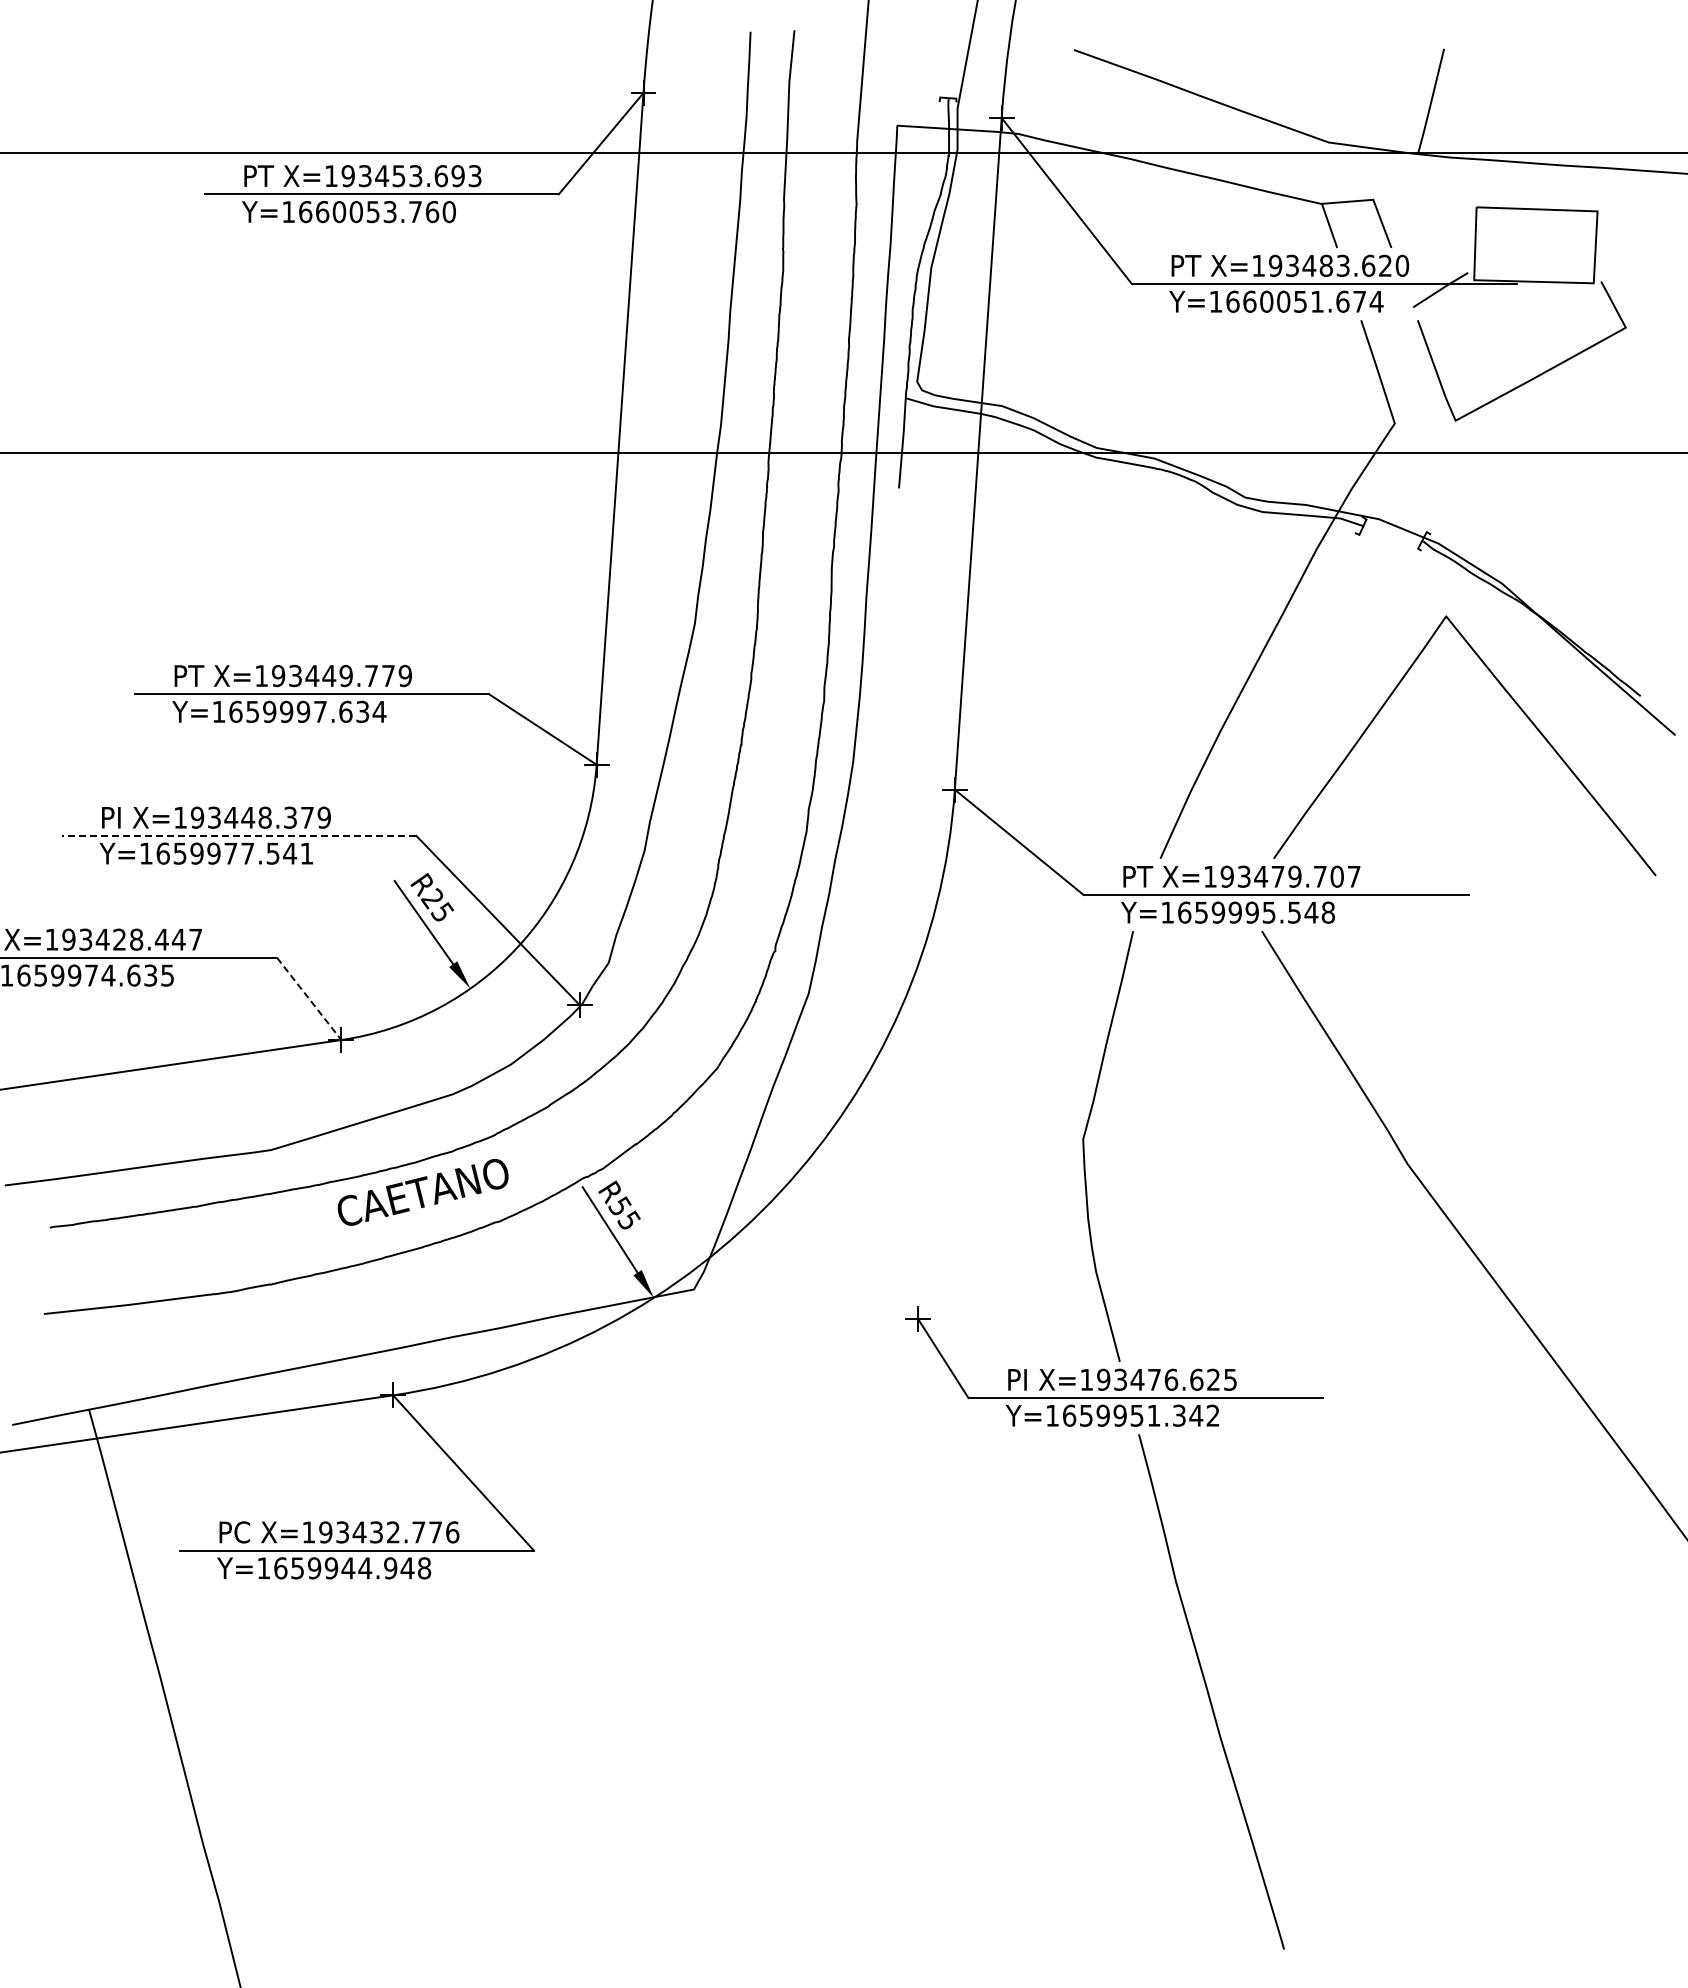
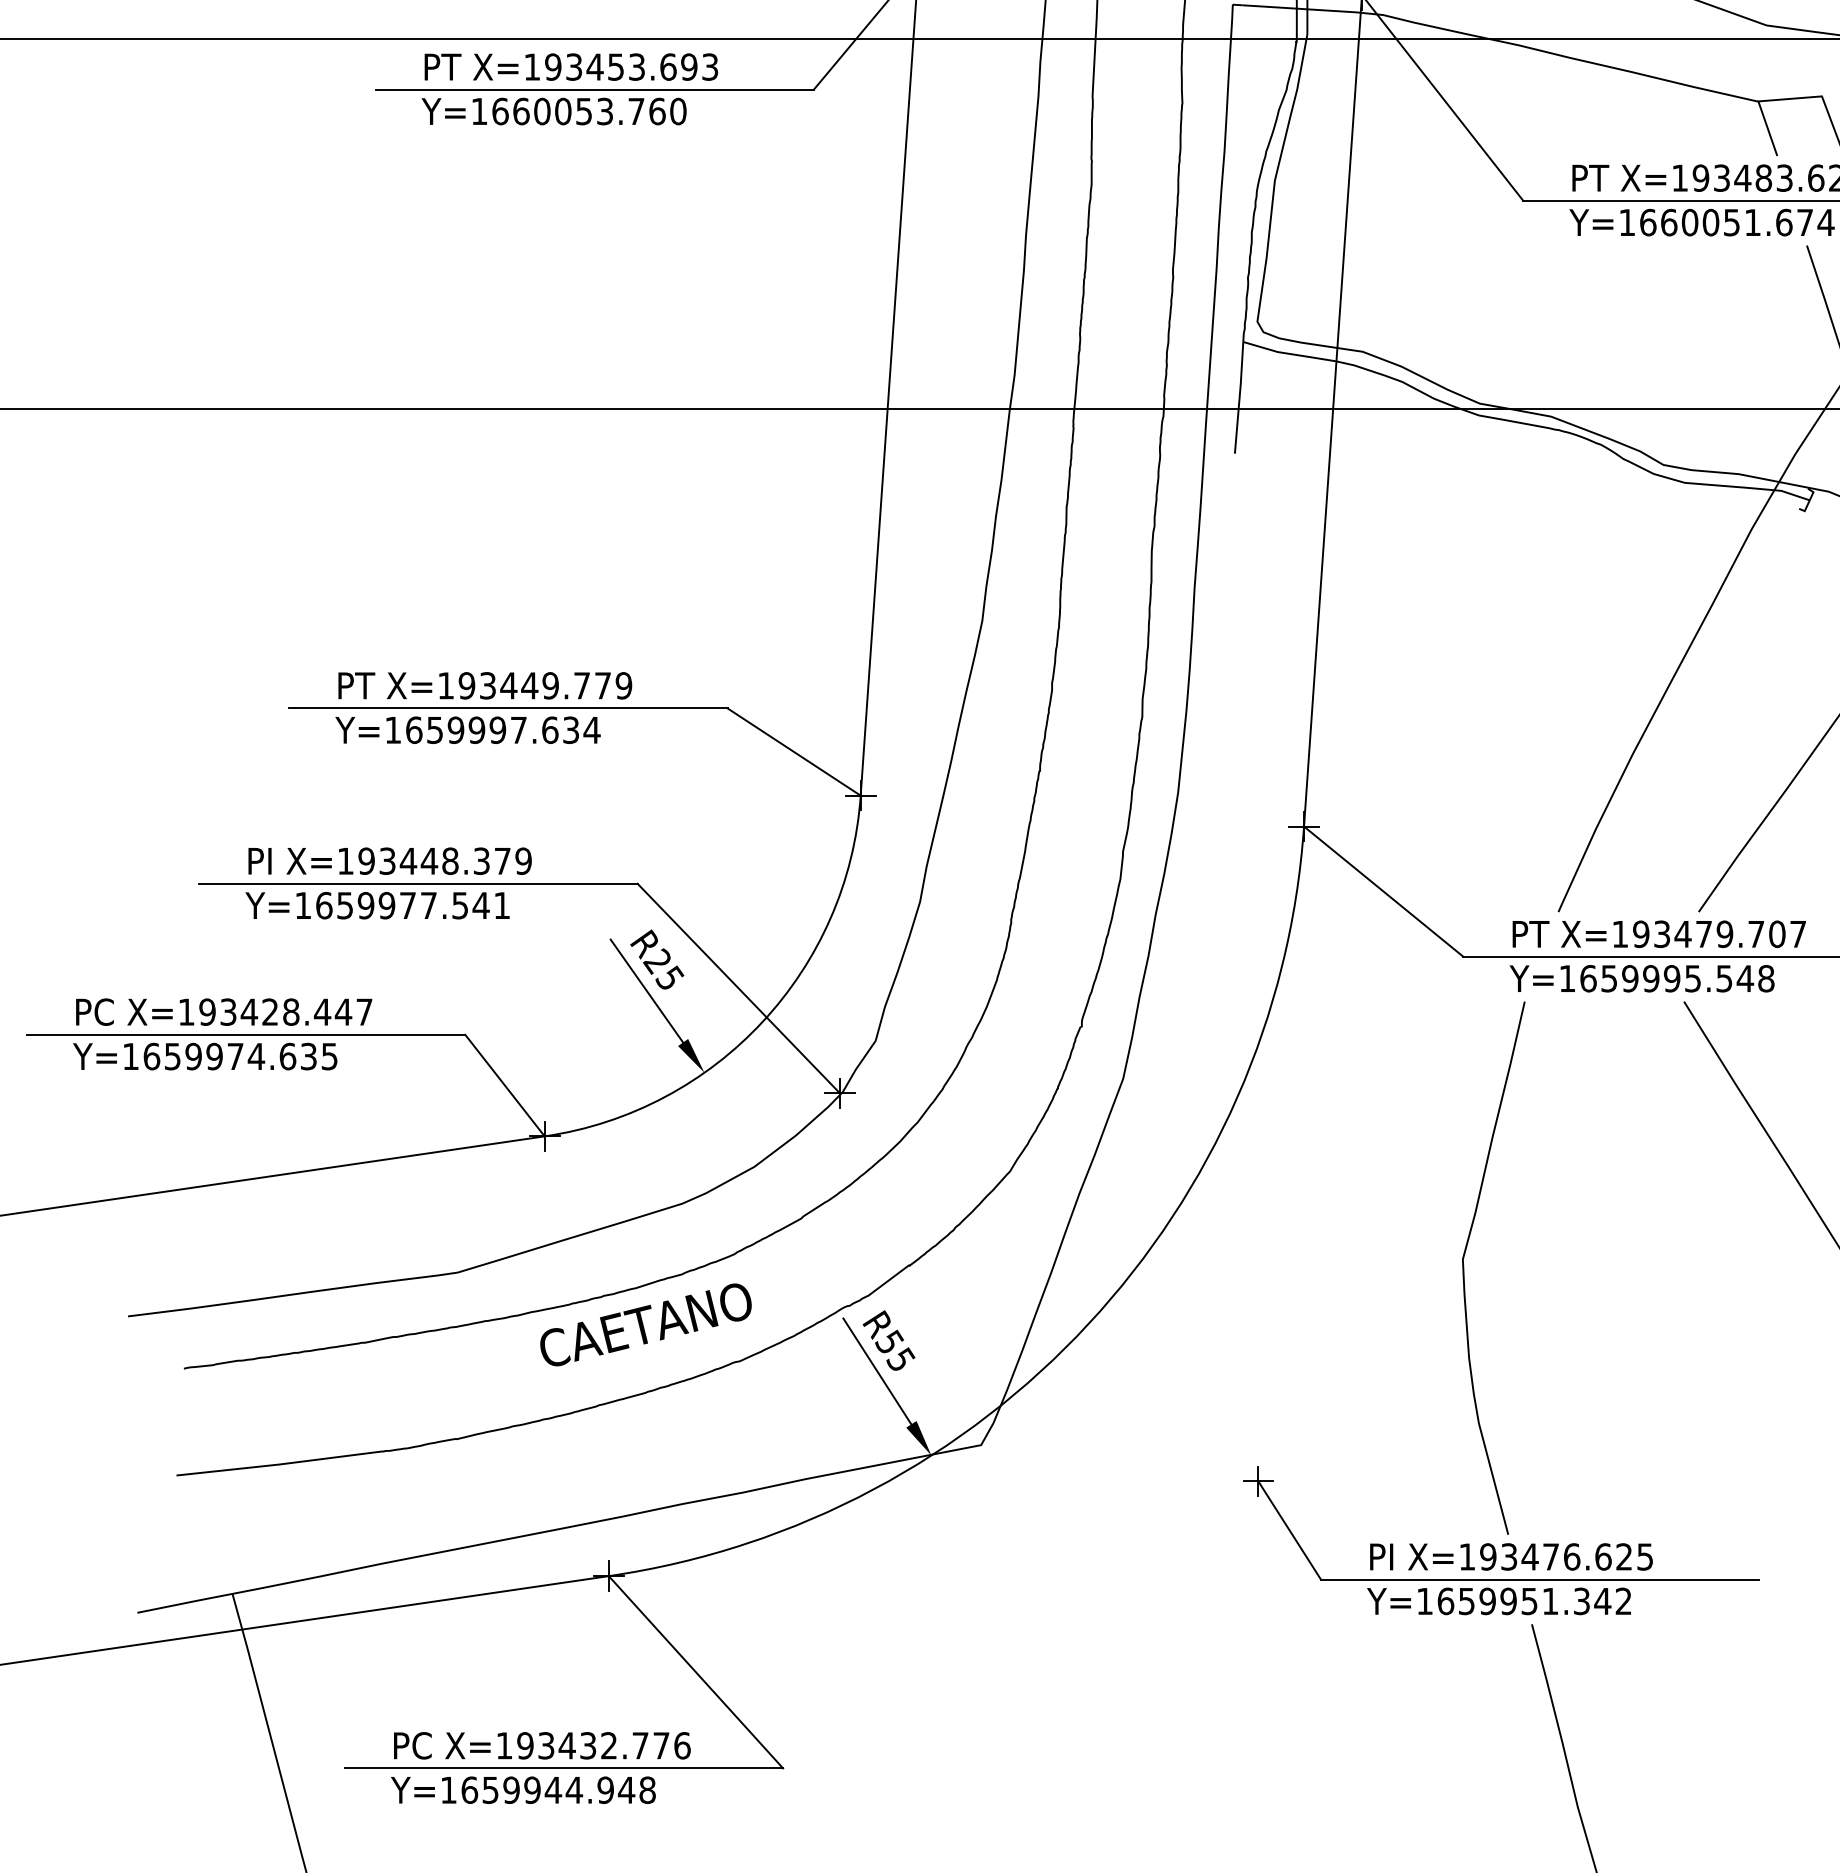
line: (238, 835) -> (417, 883), dashed -> solid
line: (309, 999) -> (505, 1086), dashed -> solid

